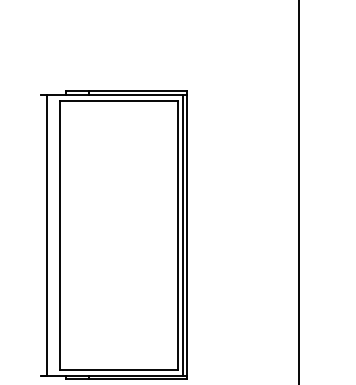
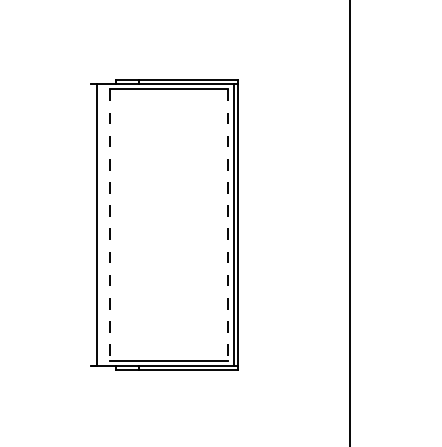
line: (60, 234) -> (110, 224), solid -> dashed
line: (177, 234) -> (228, 224), solid -> dashed

